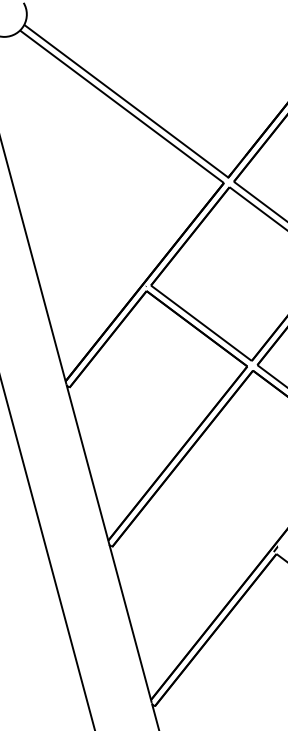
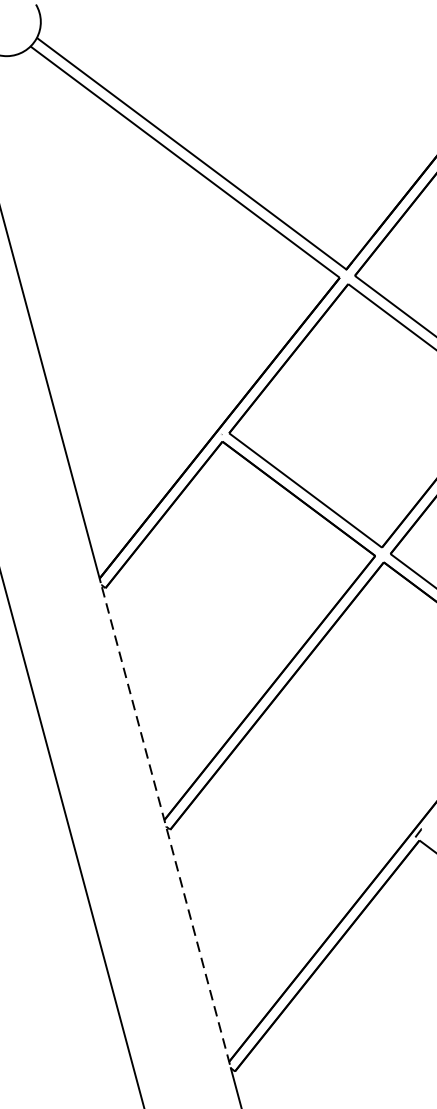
line: (109, 543) -> (166, 824), solid -> dashed

